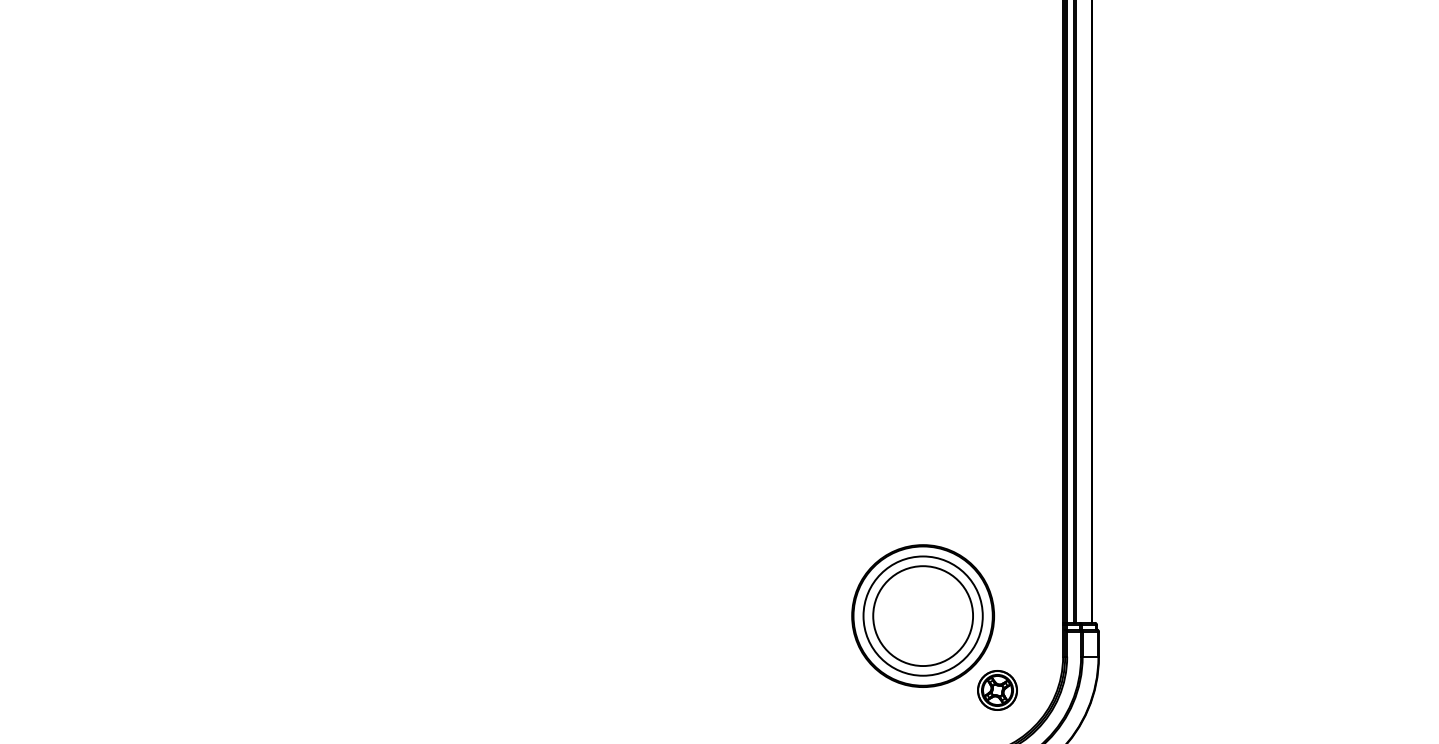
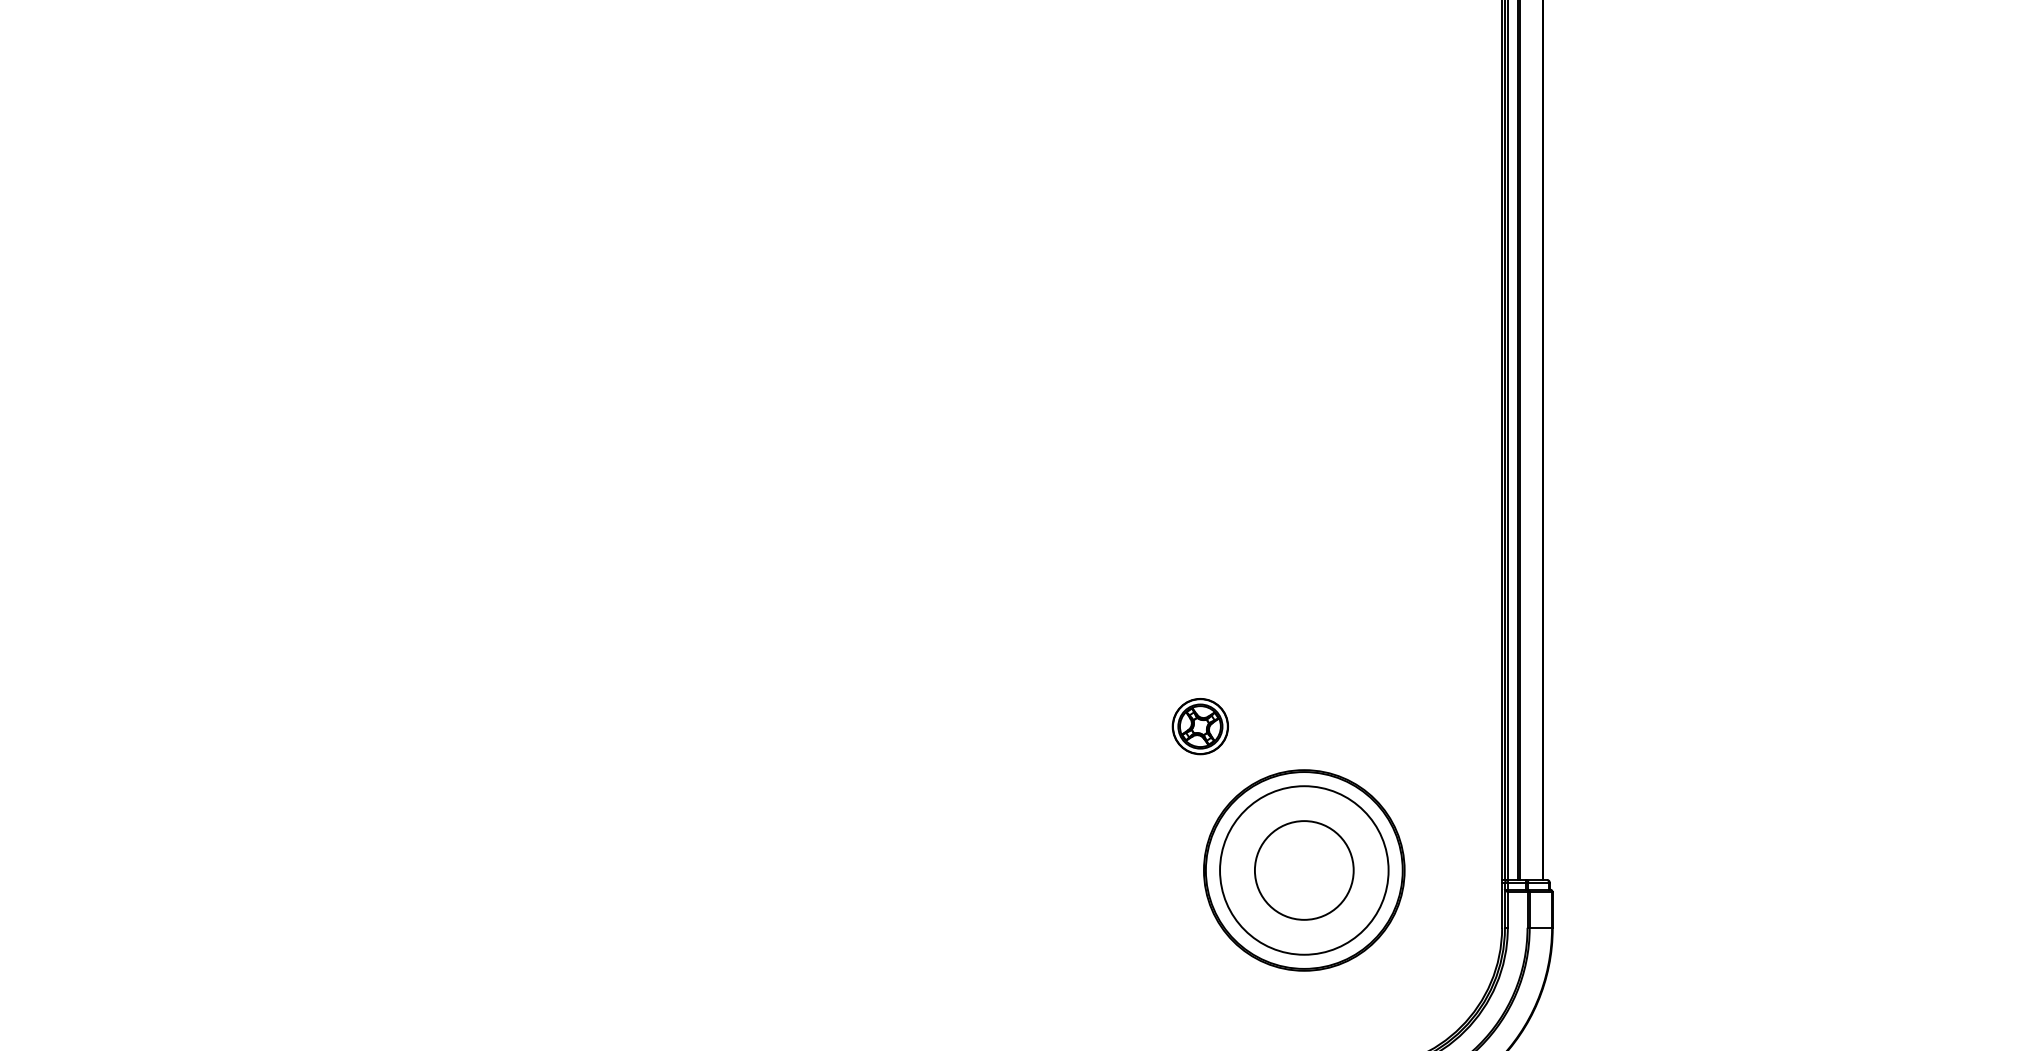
circle: (922, 616) -> (1303, 870), size x0.7
part: (996, 690) -> (1199, 726), moved

